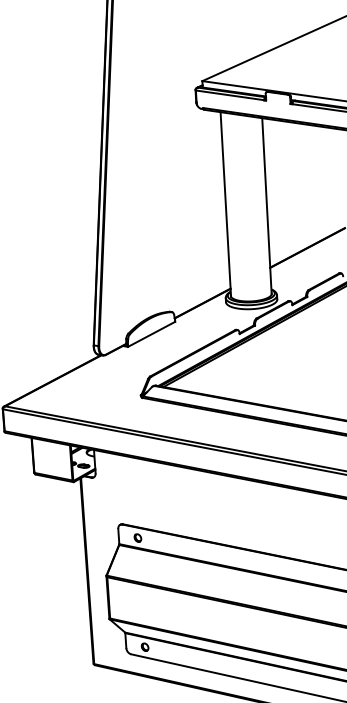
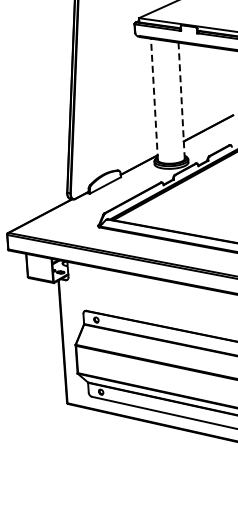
line: (225, 204) -> (154, 99), solid -> dashed
line: (266, 205) -> (181, 100), solid -> dashed

